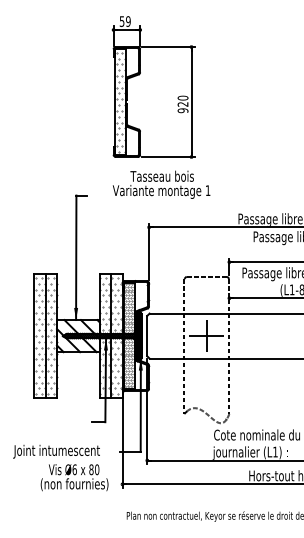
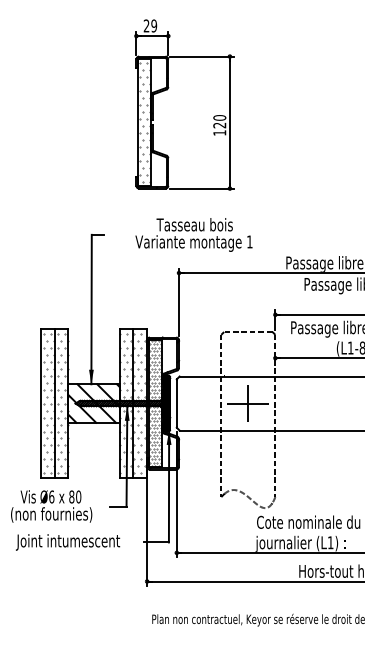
text: (122, 21) -> (146, 25), 59 -> 29
text: (182, 110) -> (219, 132), 920 -> 120
text: (161, 184) -> (193, 234), moved
text: (74, 477) -> (51, 506), moved

